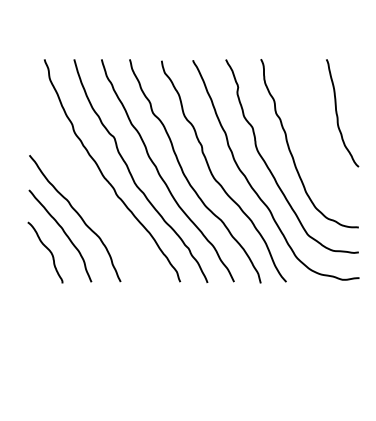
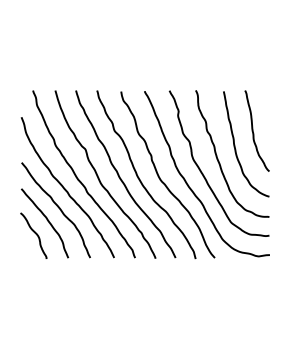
curve: (313, 131) -> (235, 144), added
curve: (87, 189) -> (65, 188), added

